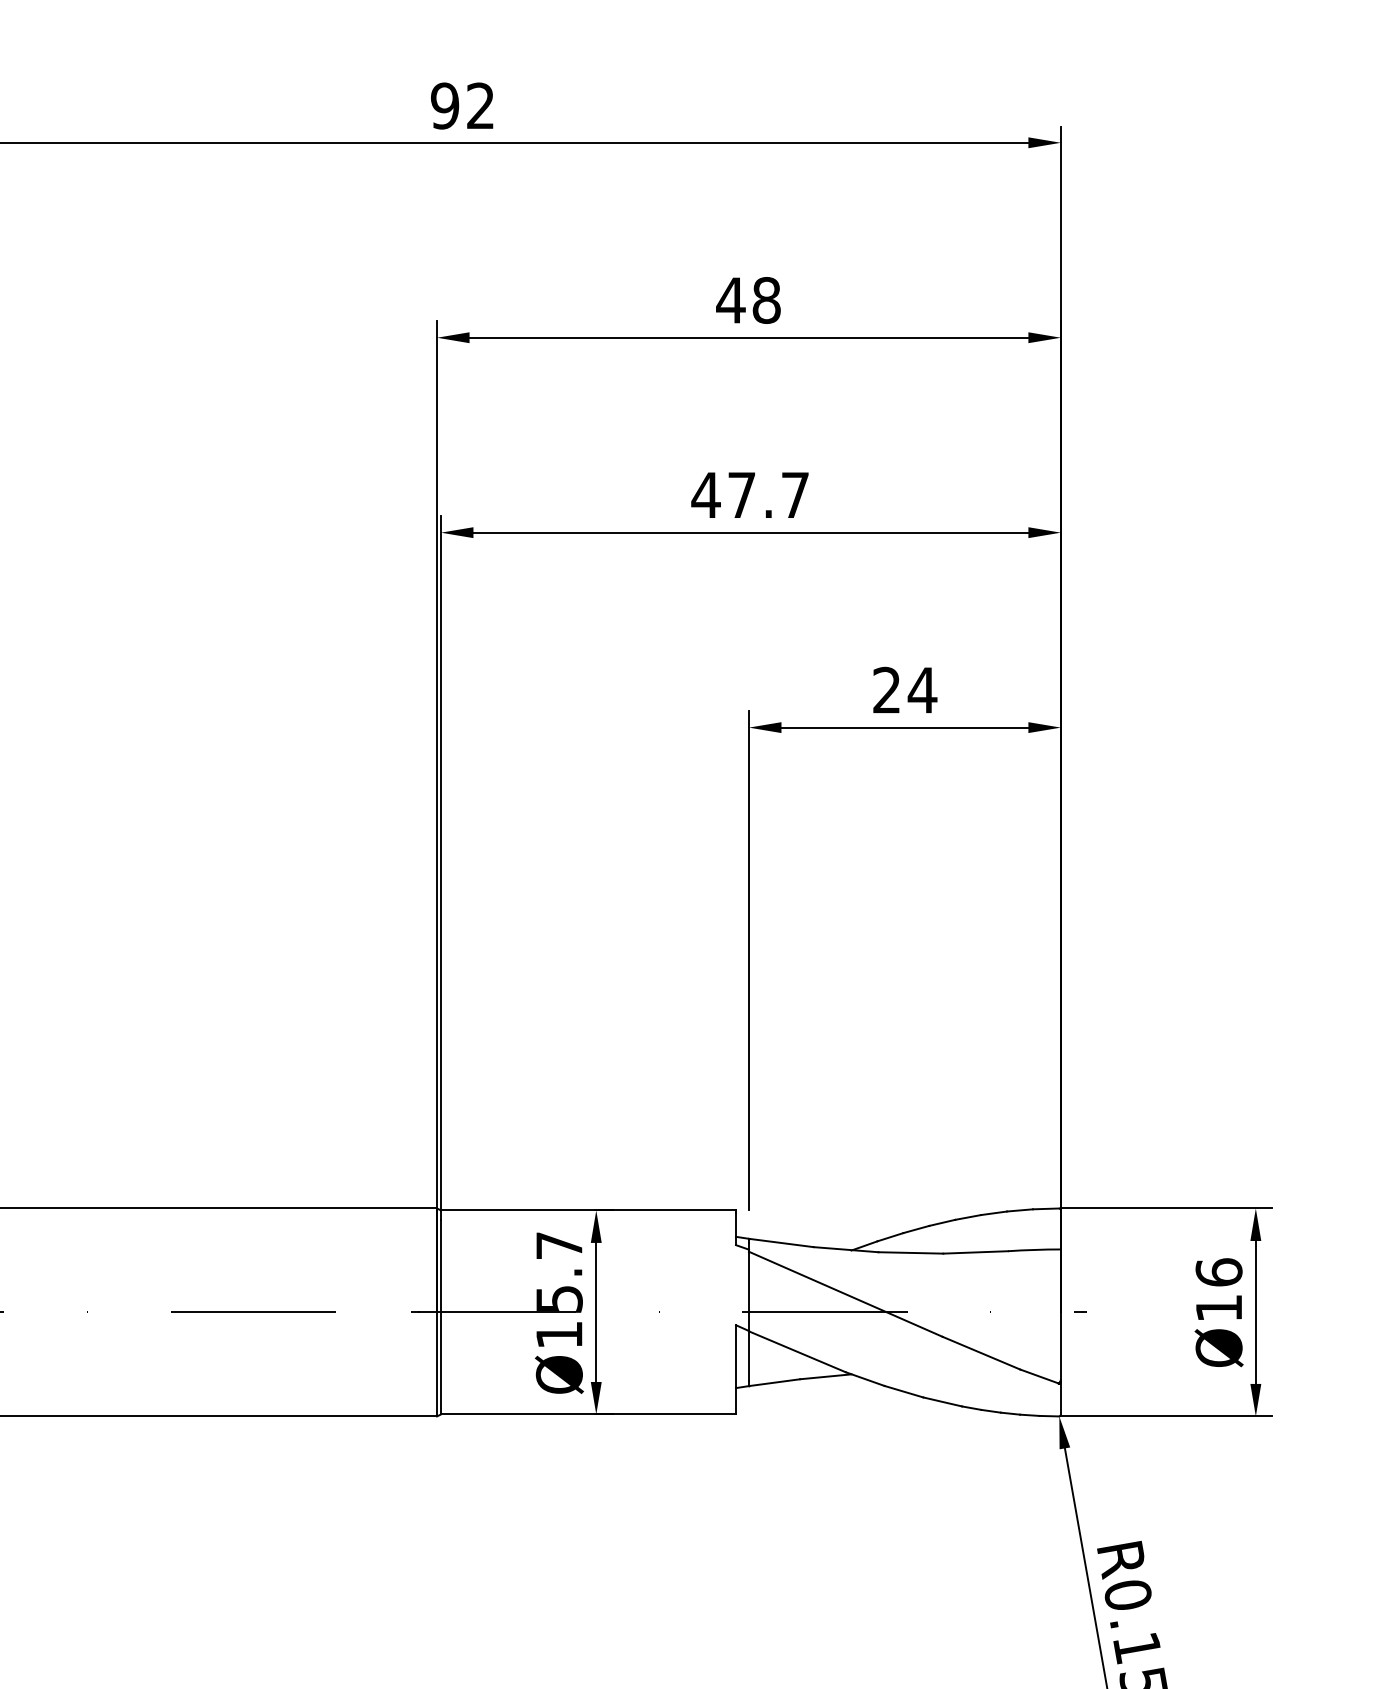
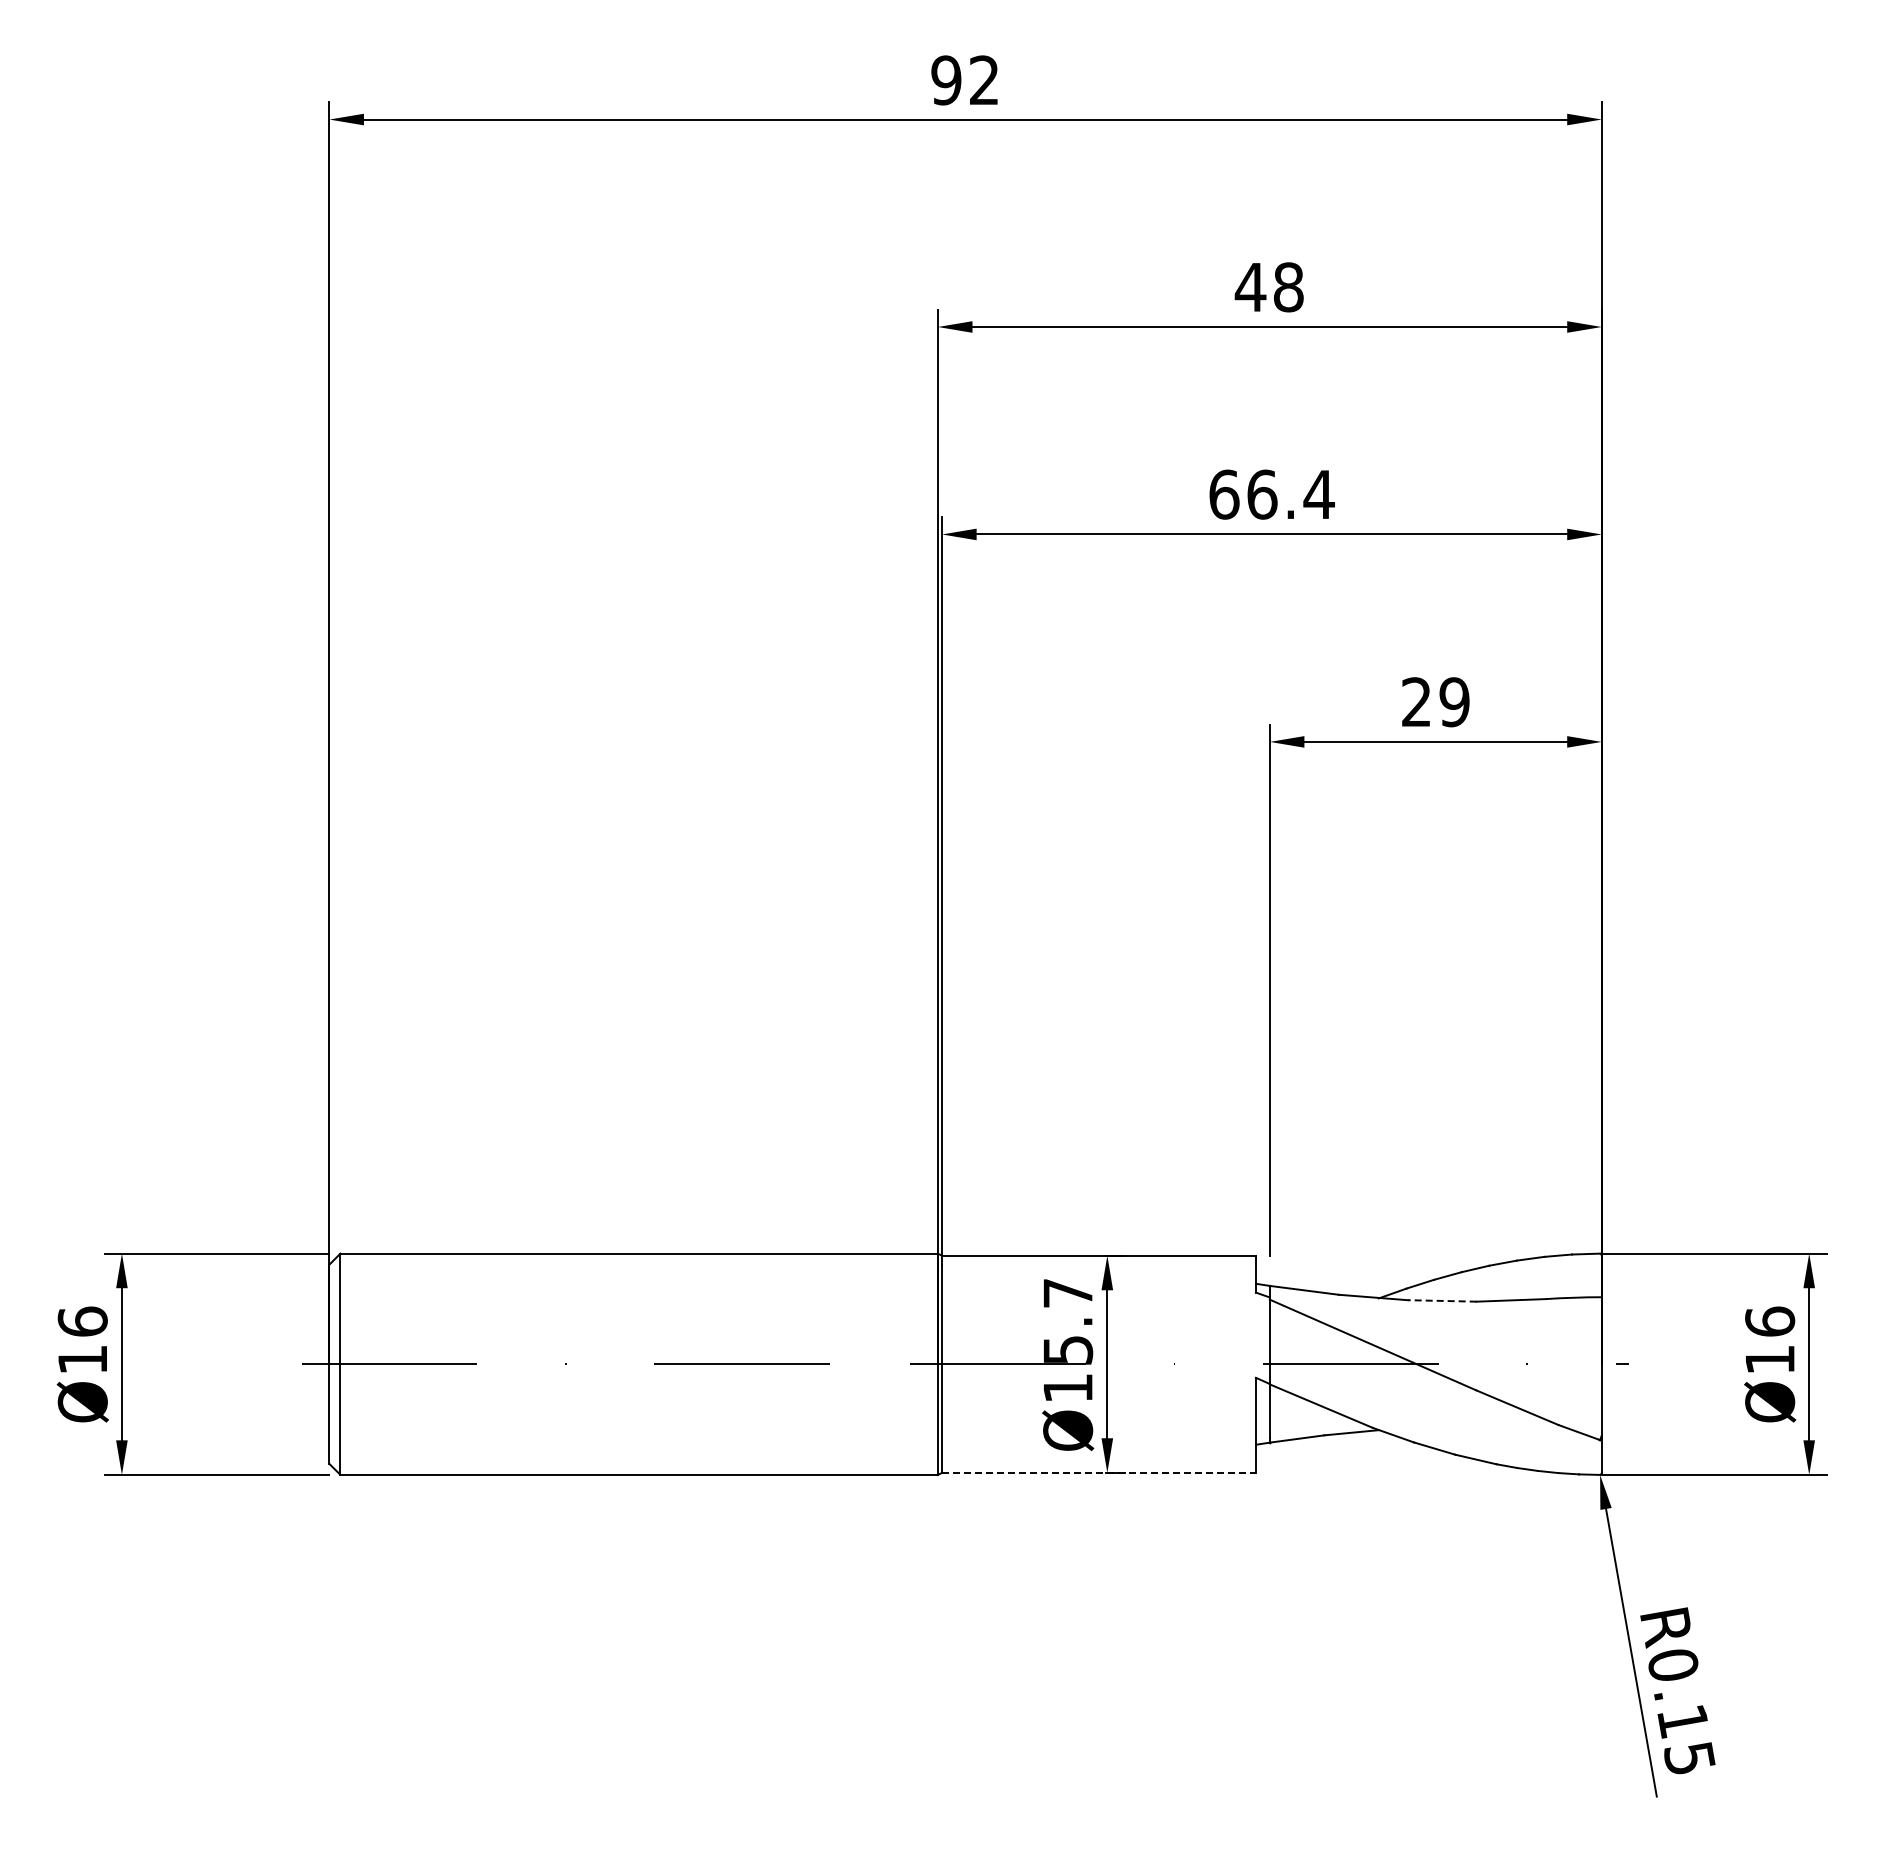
text: (750, 495) -> (1271, 494), 47.7 -> 66.4
text: (922, 690) -> (1454, 702), 24 -> 29
line: (910, 1252) -> (1441, 1300), solid -> dashed
line: (588, 1414) -> (1099, 1472), solid -> dashed

